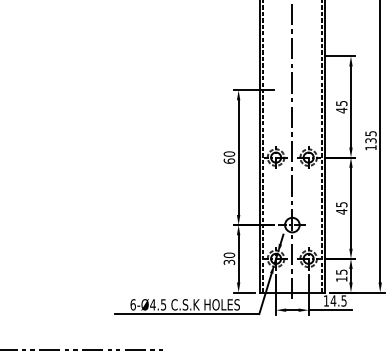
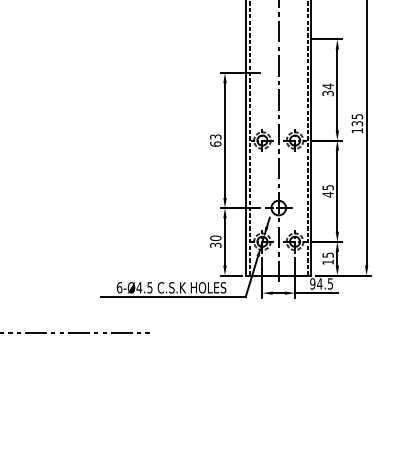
text: (341, 106) -> (327, 89), 45 -> 34
text: (229, 153) -> (215, 136), 60 -> 63
text: (326, 300) -> (312, 283), 14.5 -> 94.5

